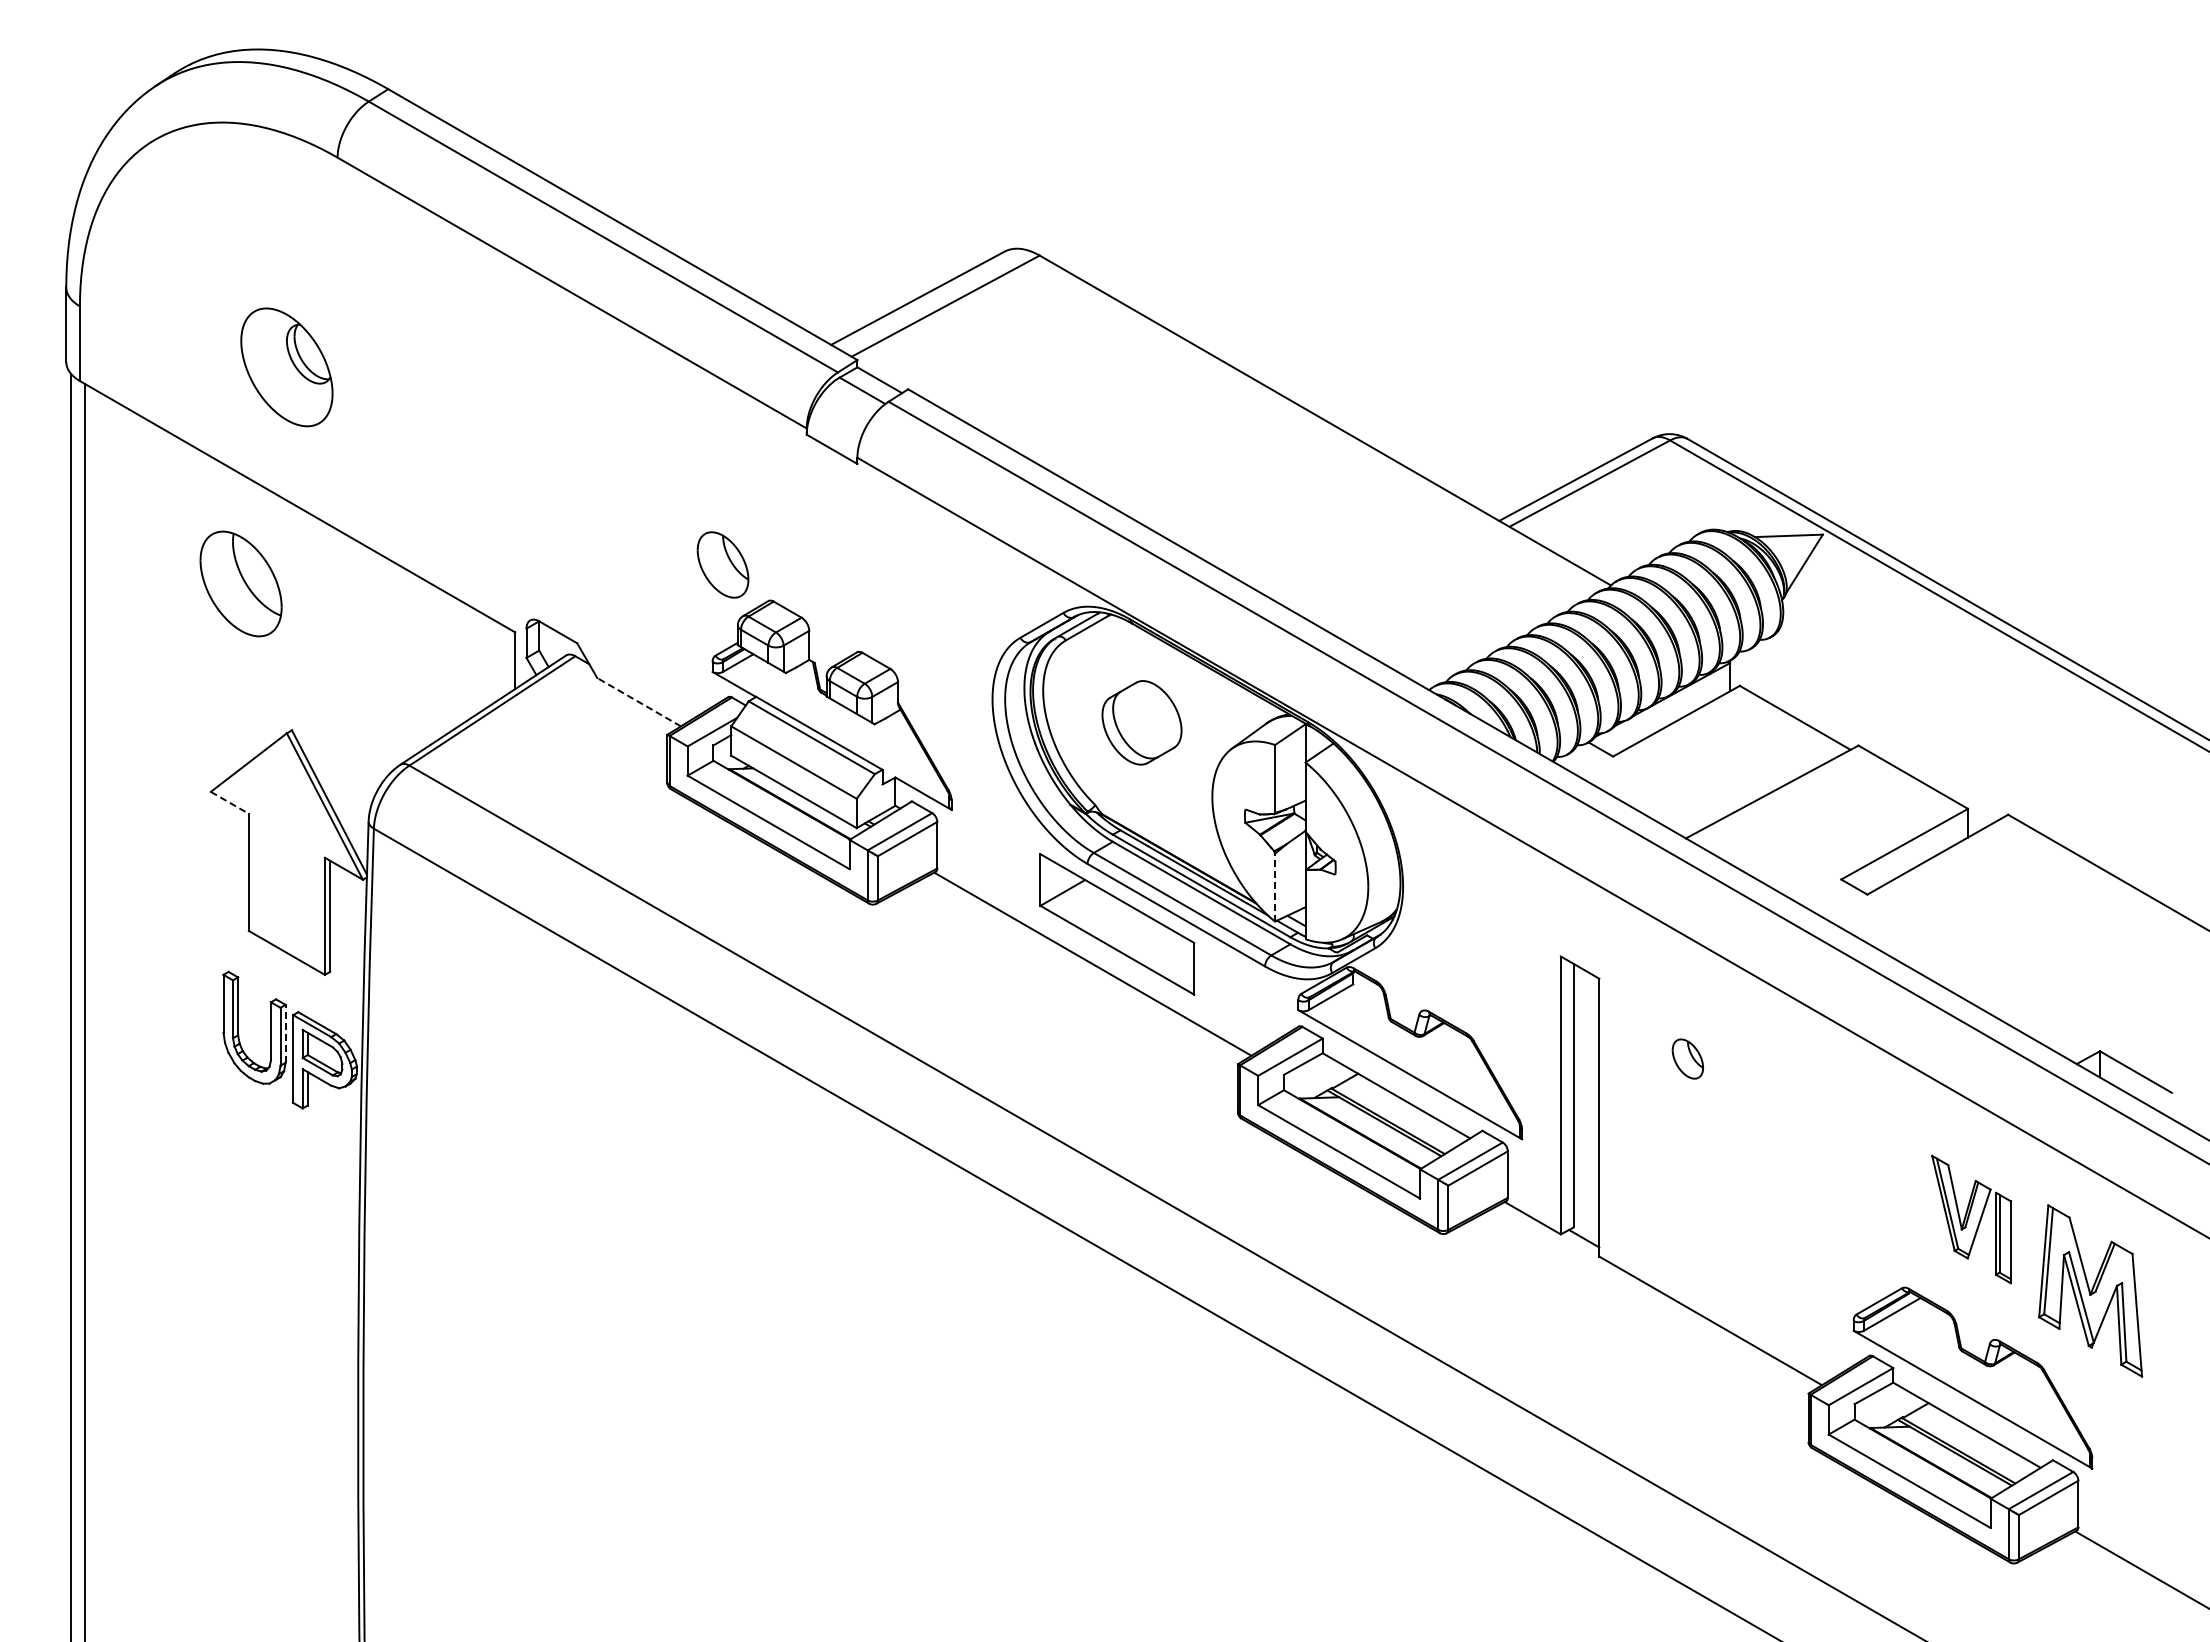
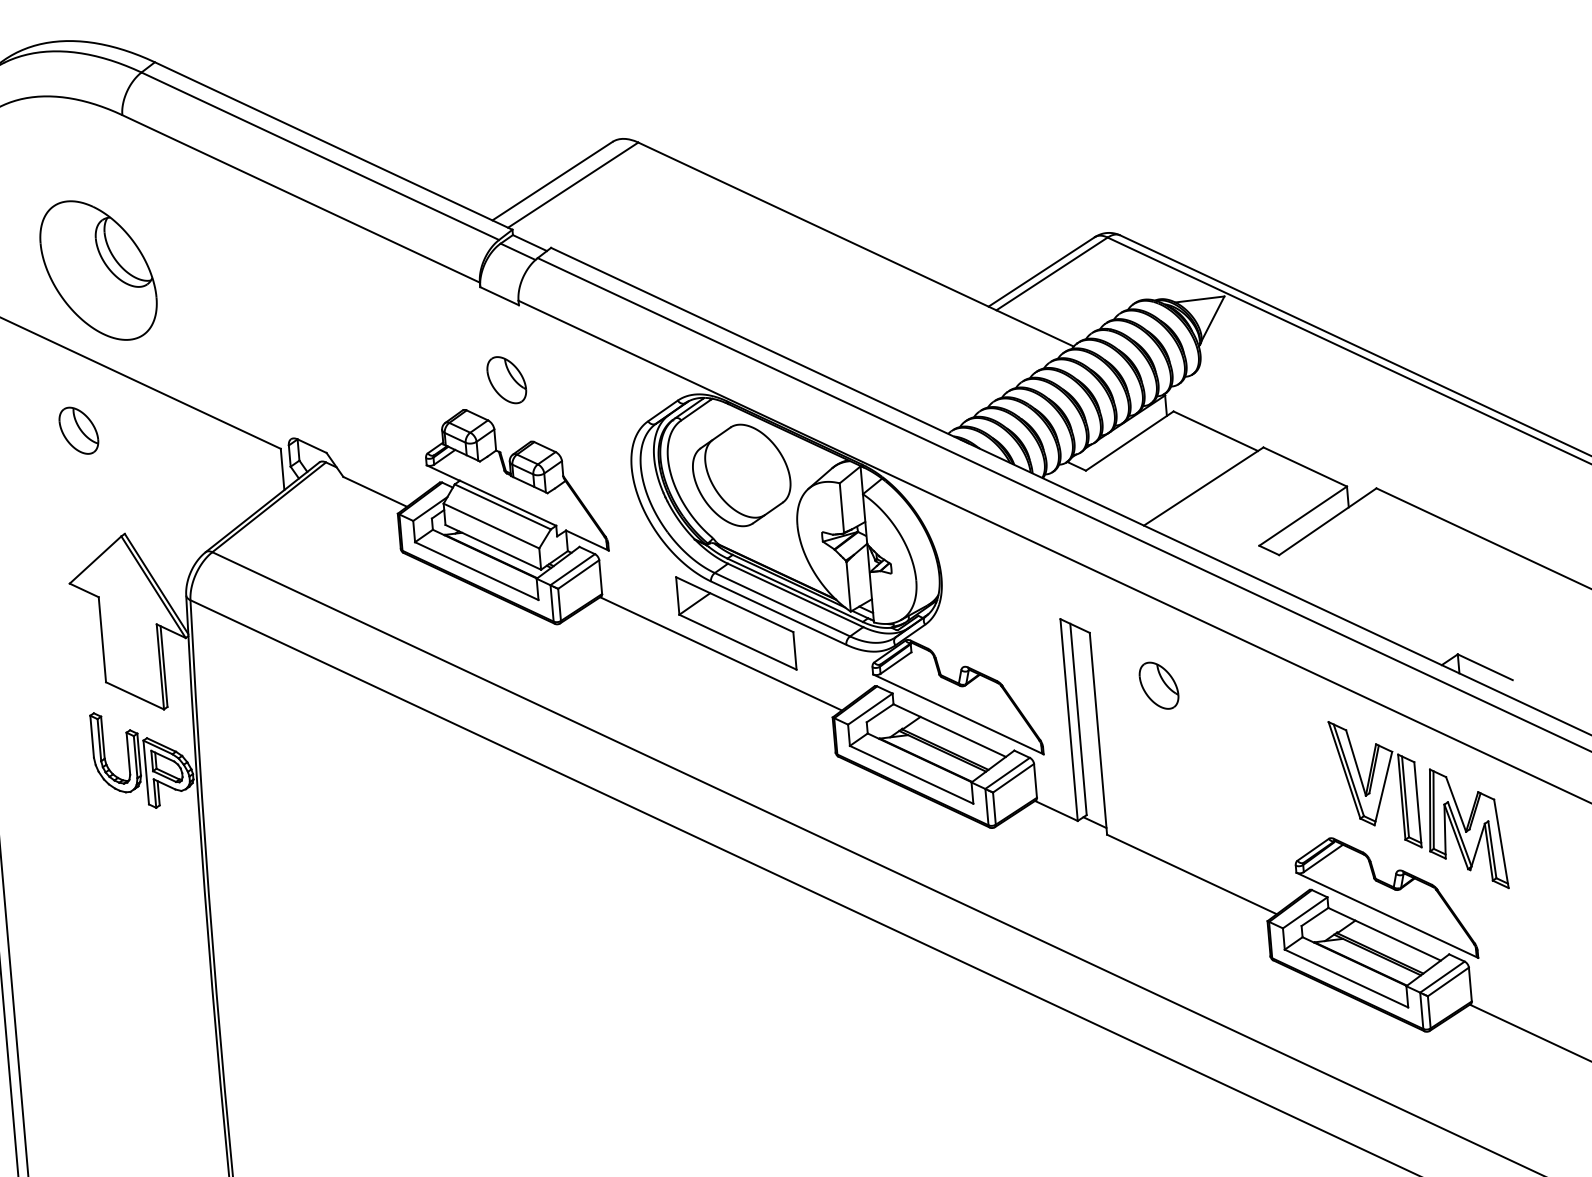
part: (286, 367) -> (98, 270), size x1.67
part: (722, 564) -> (506, 379), moved
part: (241, 583) -> (79, 430), size x0.62
line: (638, 701) -> (374, 491), dashed -> solid
part: (1141, 722) -> (741, 475), size x1.67
line: (229, 802) -> (83, 590), dashed -> solid
line: (1275, 887) -> (848, 586), dashed -> solid
line: (285, 1033) -> (139, 754), dashed -> solid
part: (1687, 1058) -> (1158, 685), size x1.67
part: (1971, 1219) -> (1375, 784), size x1.43

